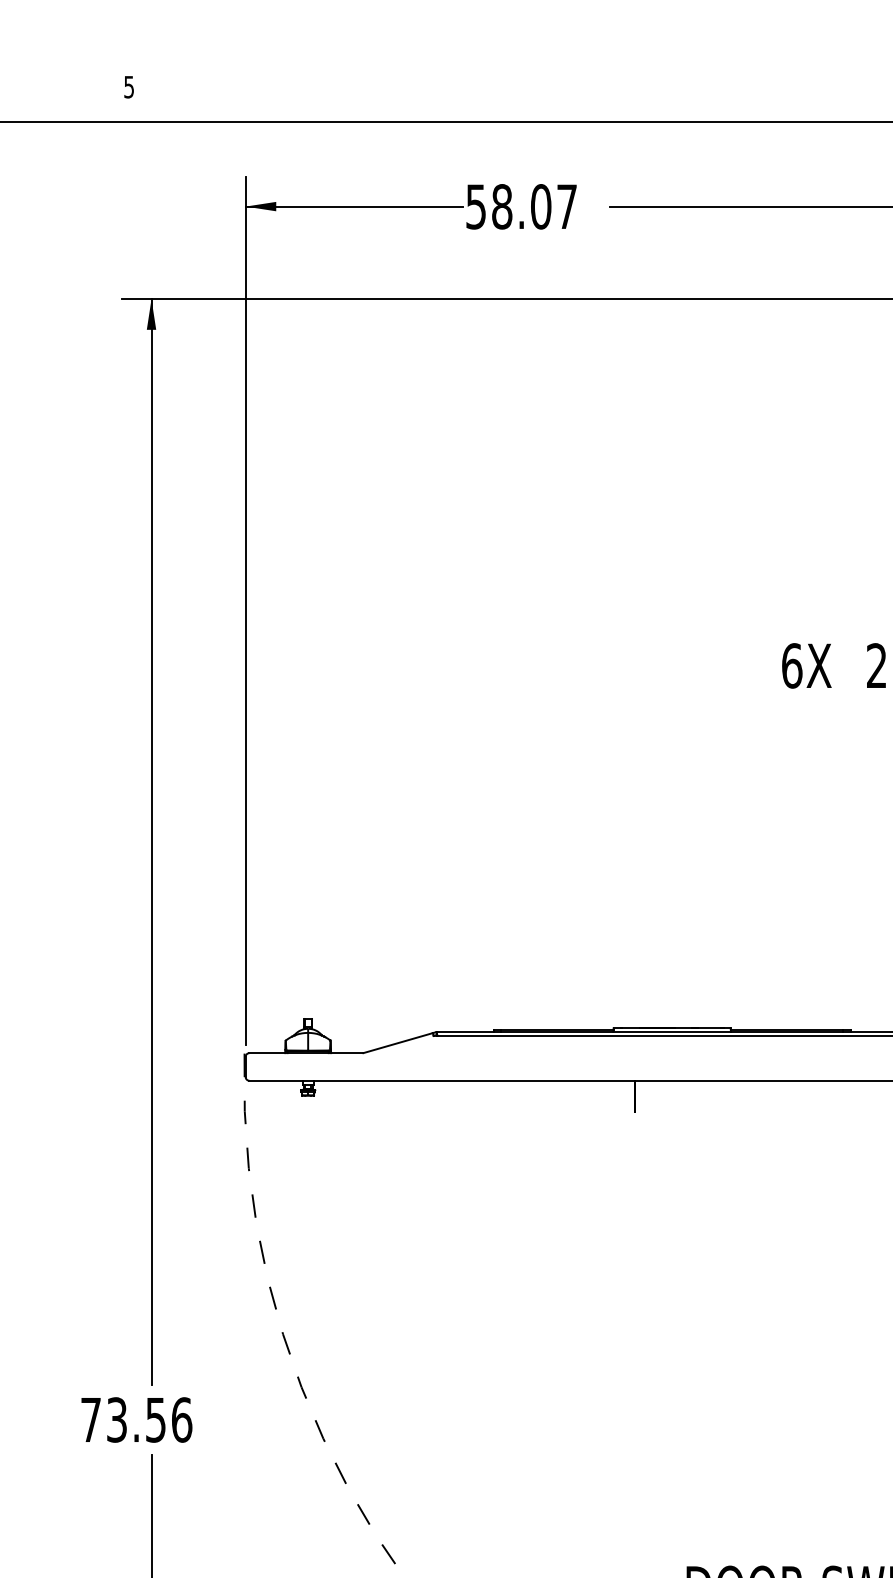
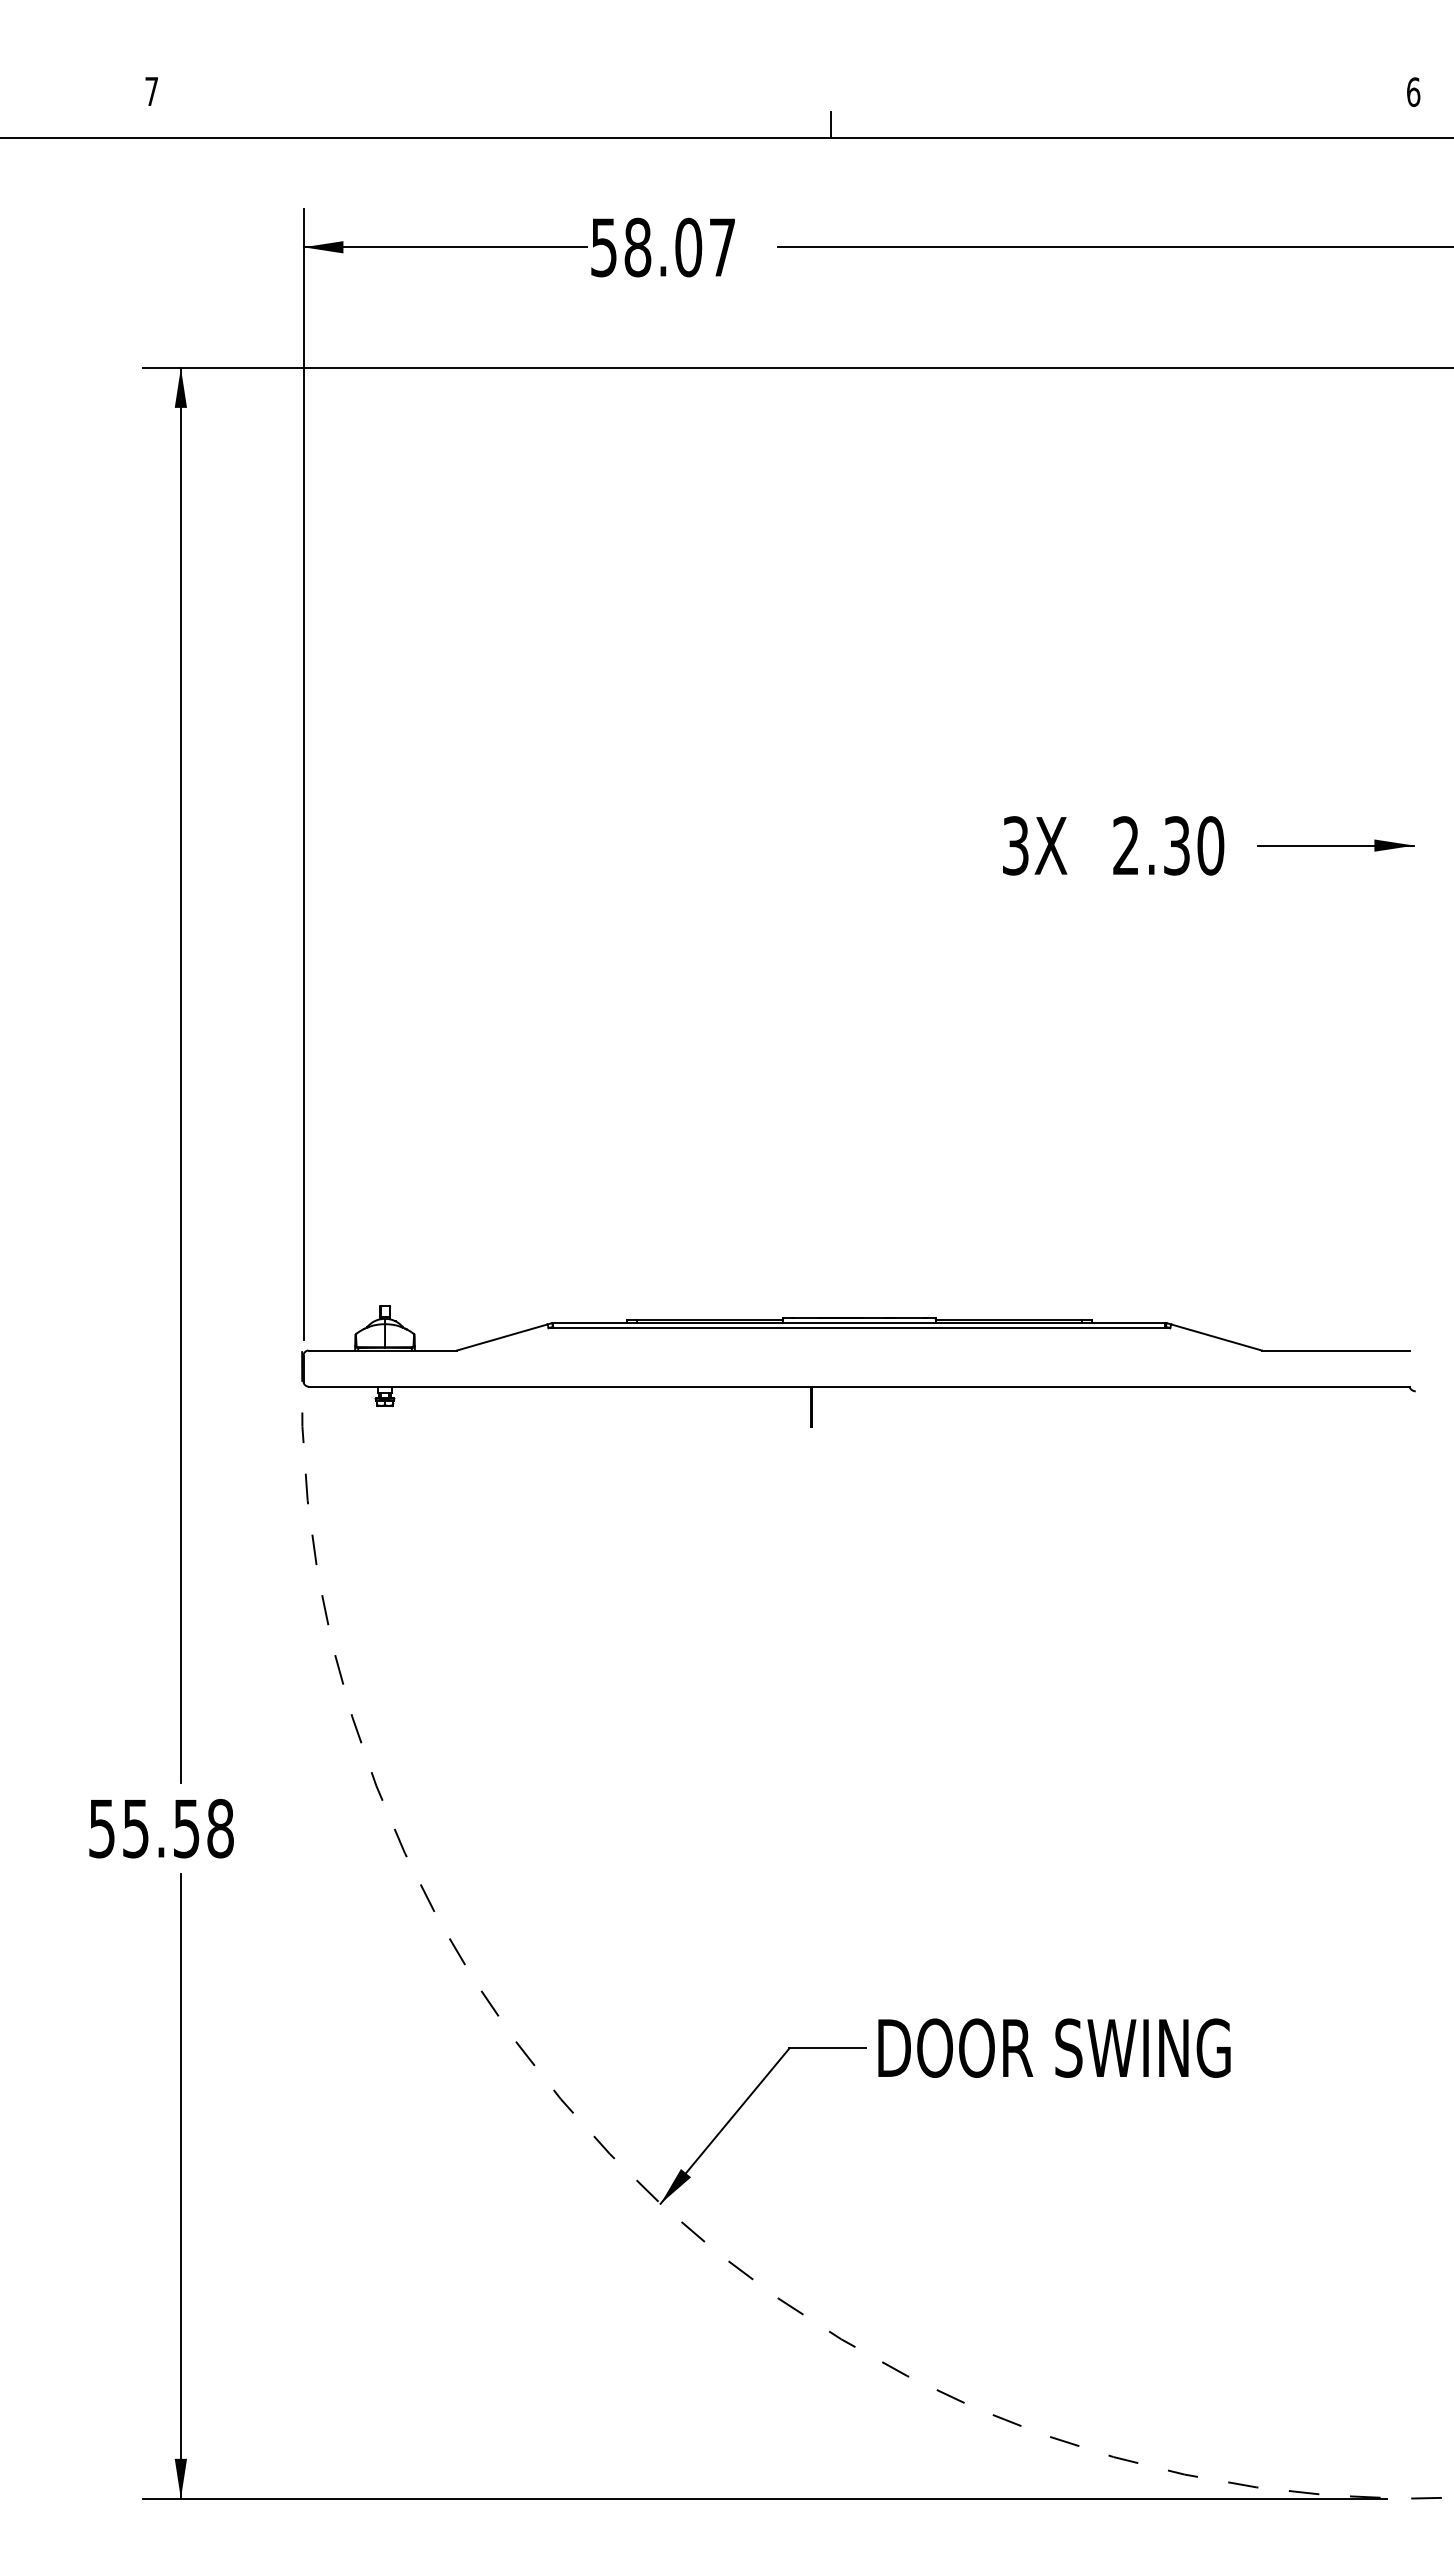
text: (128, 87) -> (151, 91), 5 -> 7
line: (649, 112) -> (830, 124), added
text: (791, 665) -> (1015, 845), 6X -> 3X
text: (136, 1419) -> (161, 1828), 73.56 -> 55.58

